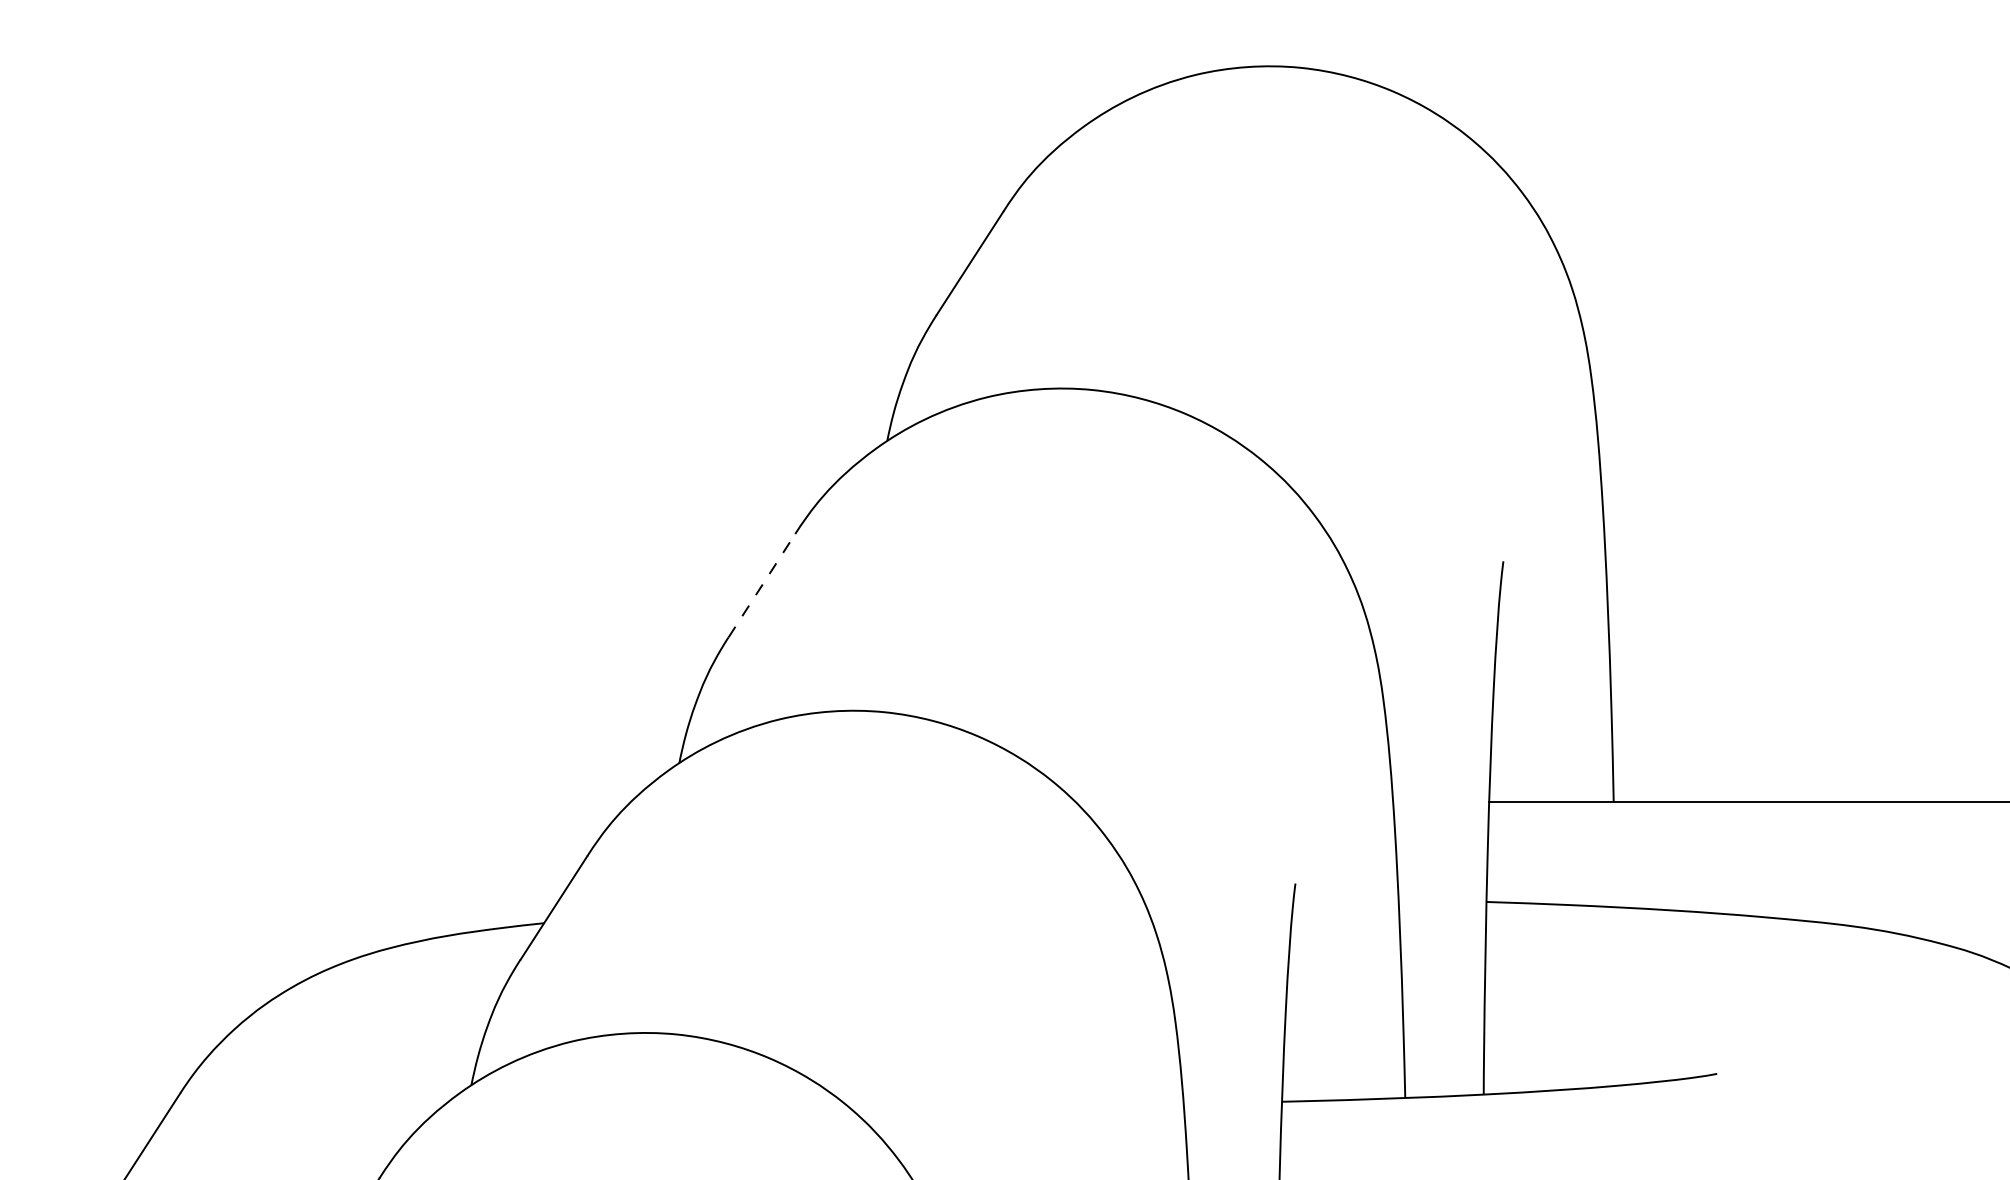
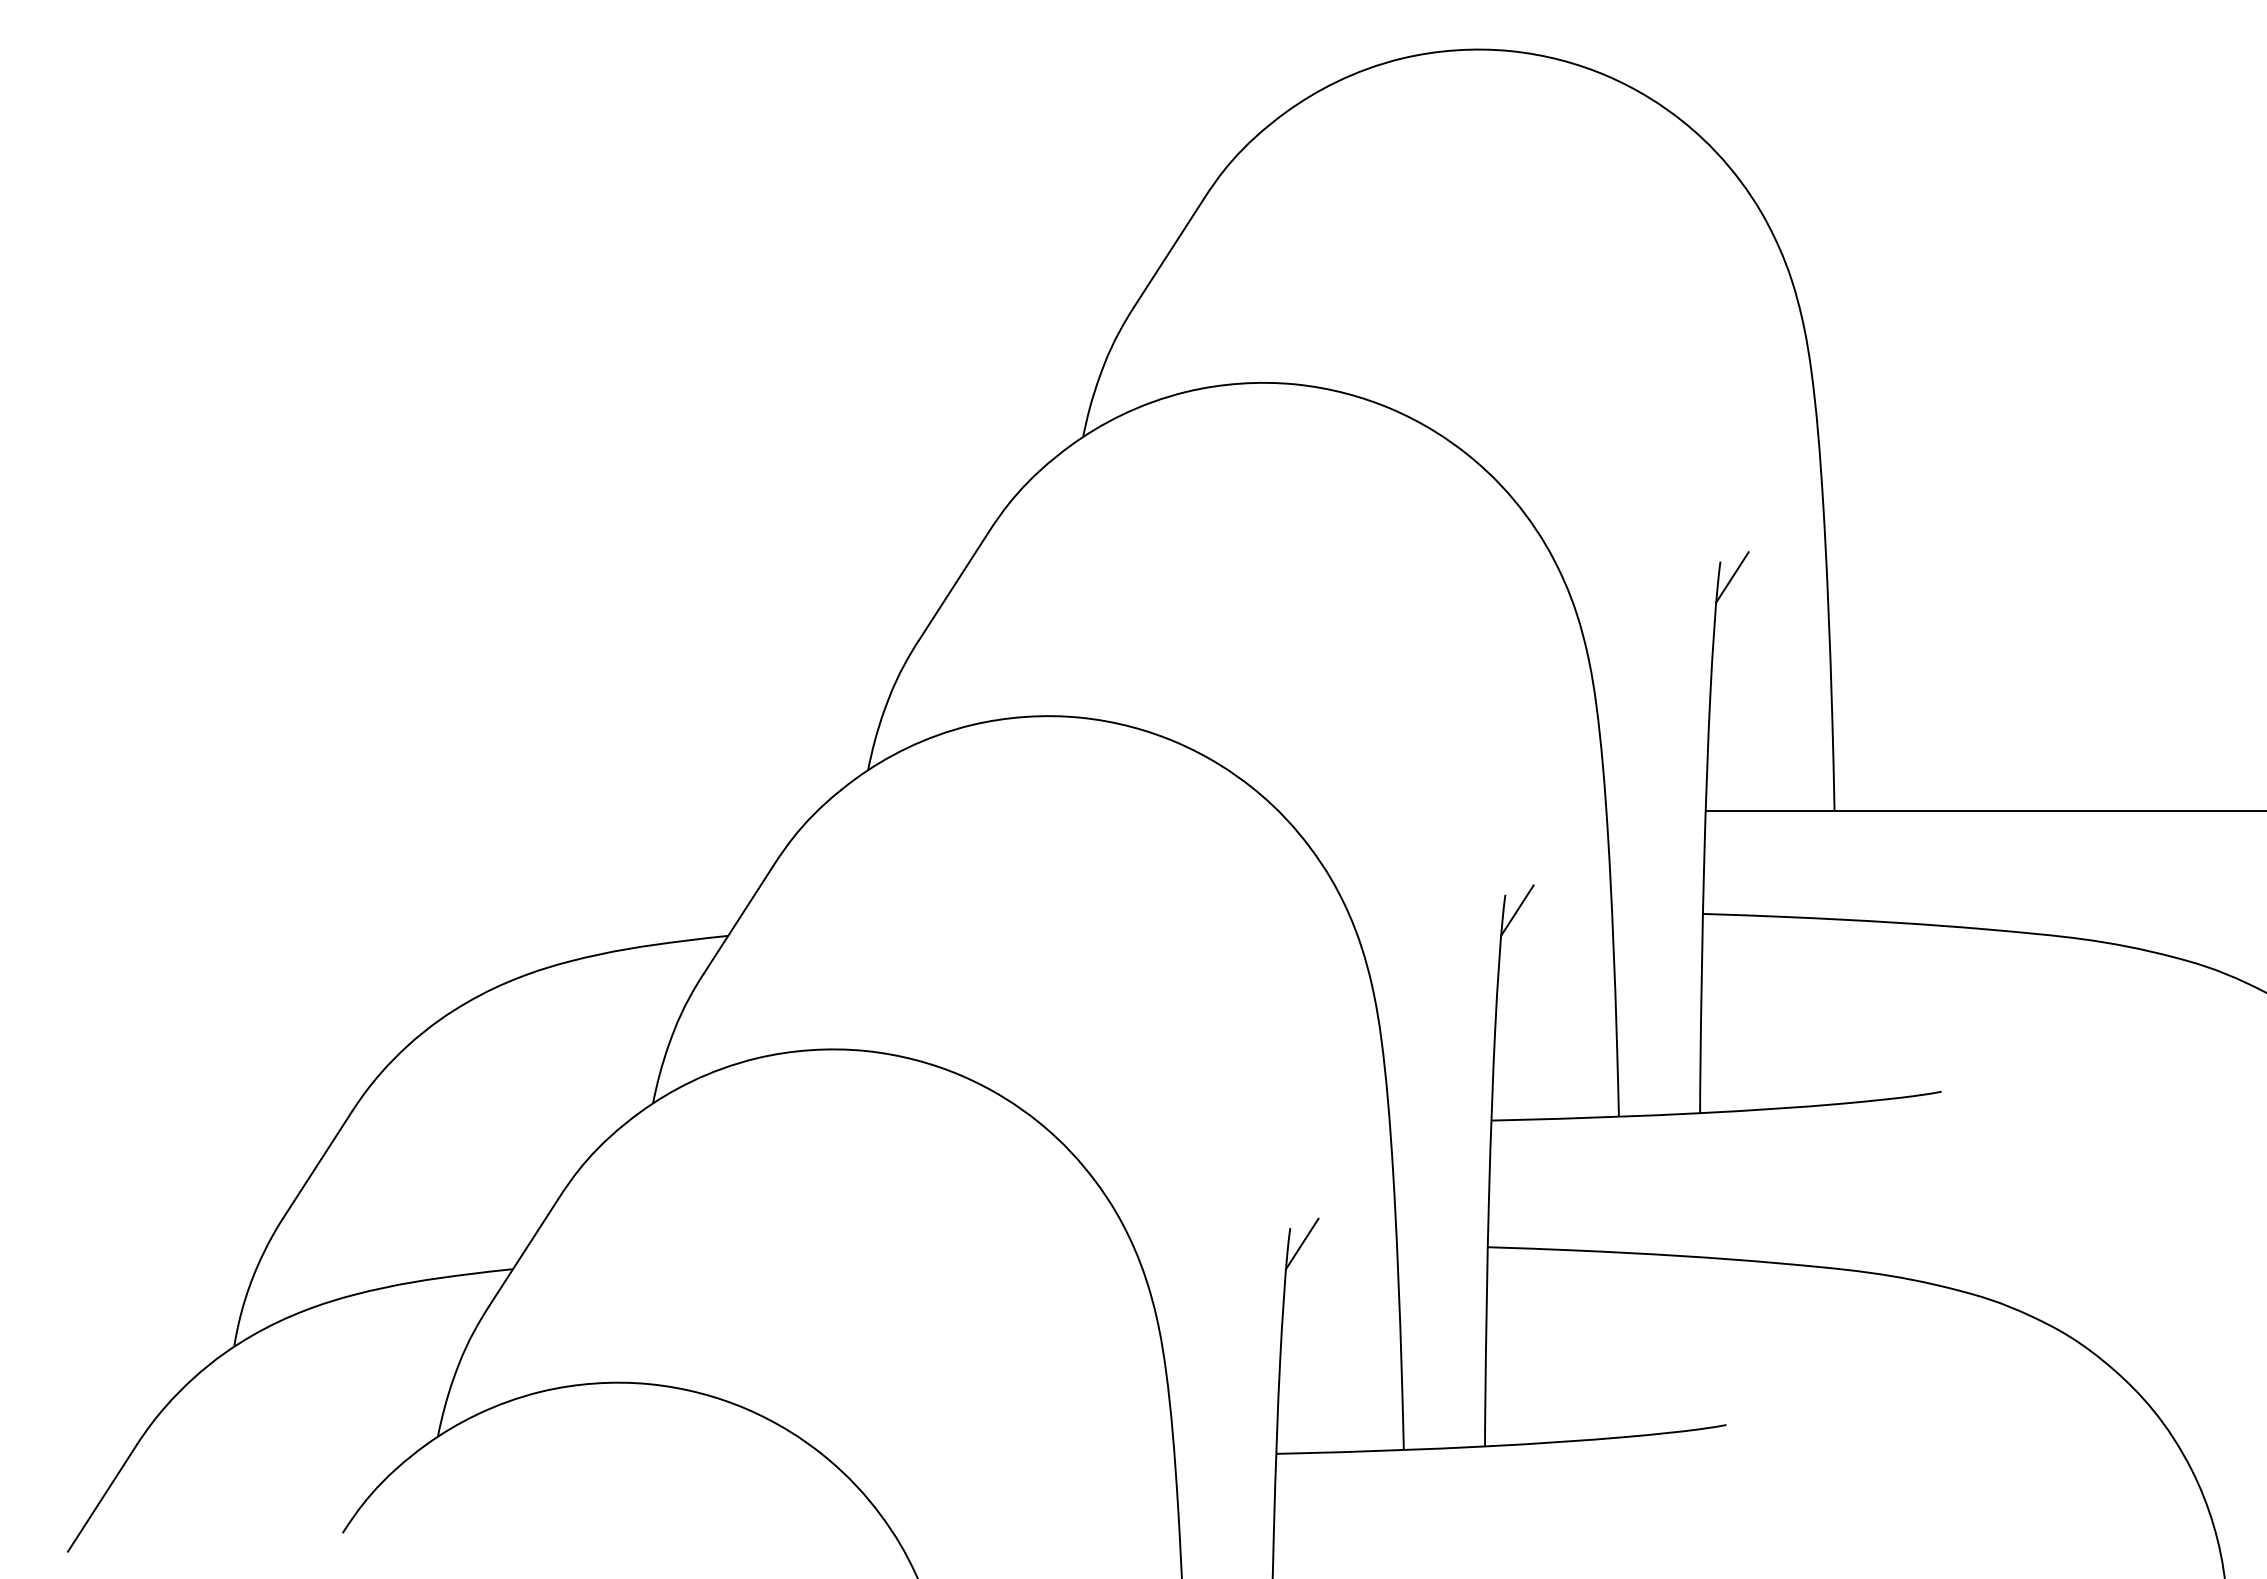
line: (1515, 576) -> (1732, 577), added
line: (761, 585) -> (953, 586), dashed -> solid
line: (1307, 898) -> (1517, 910), added

